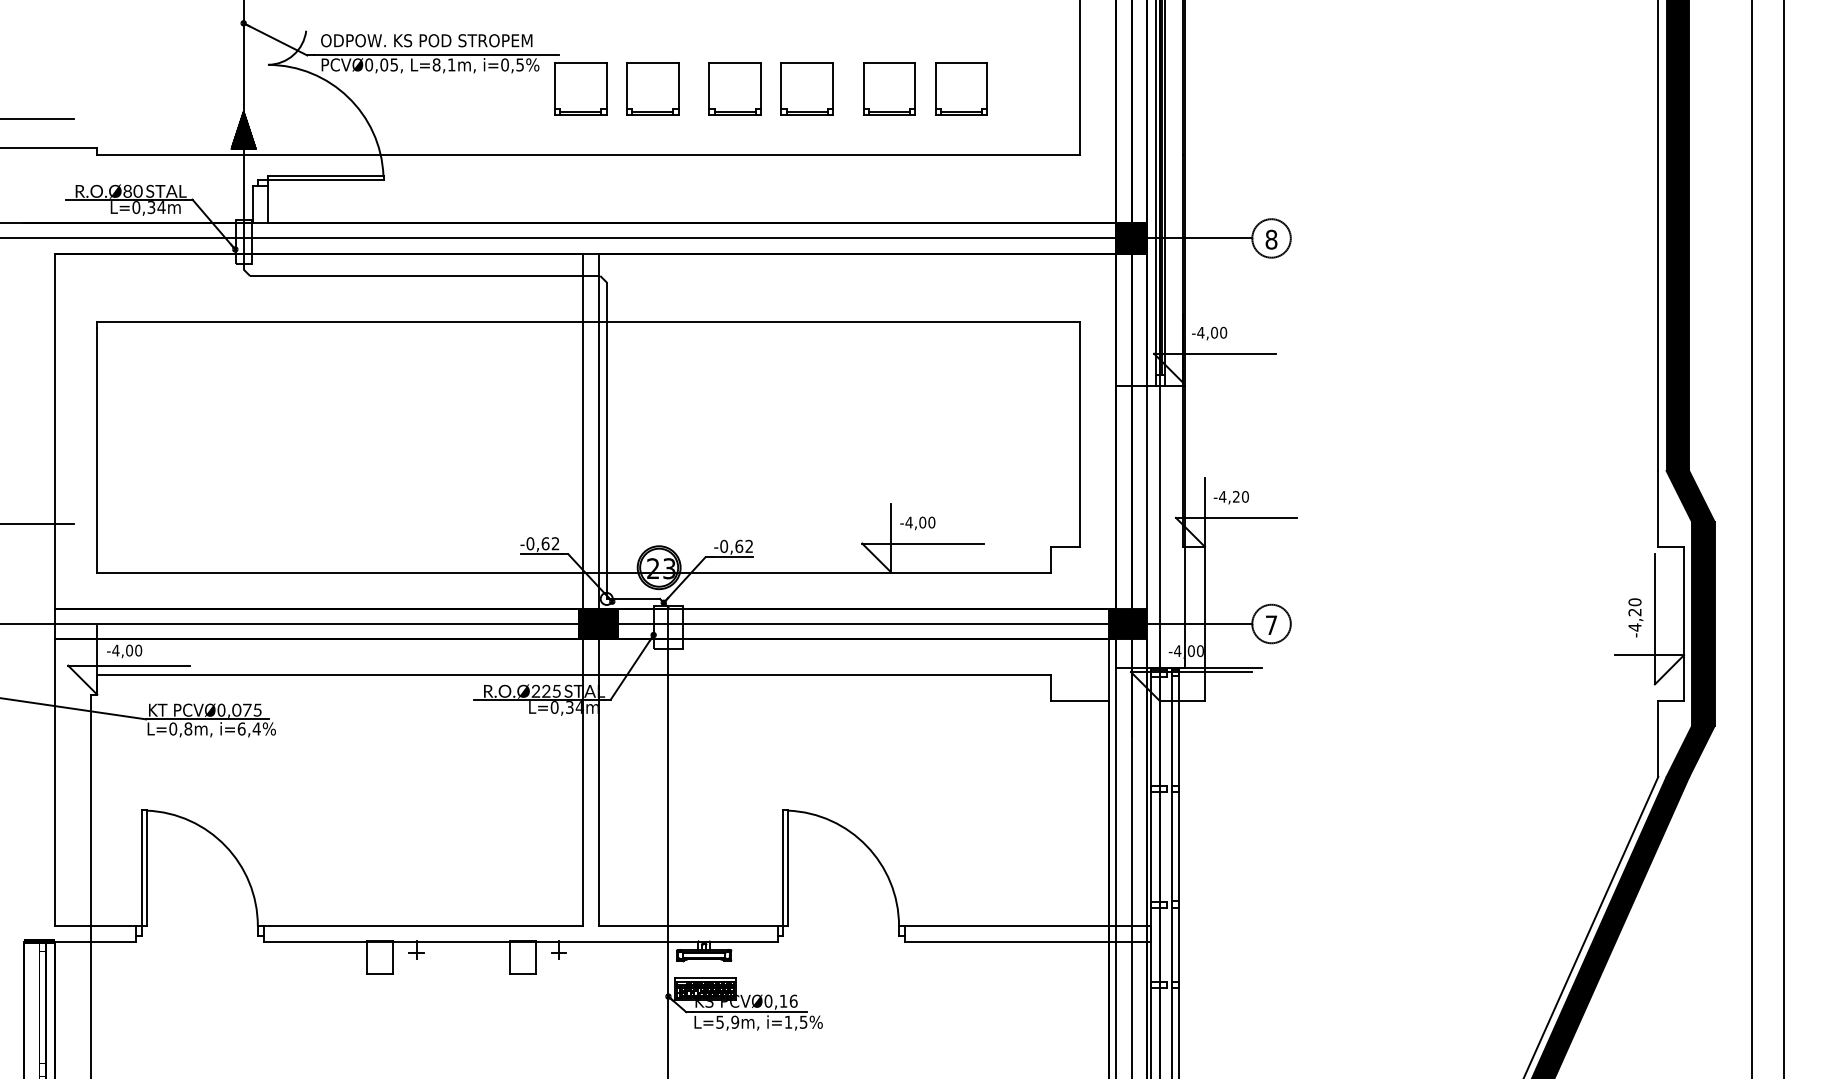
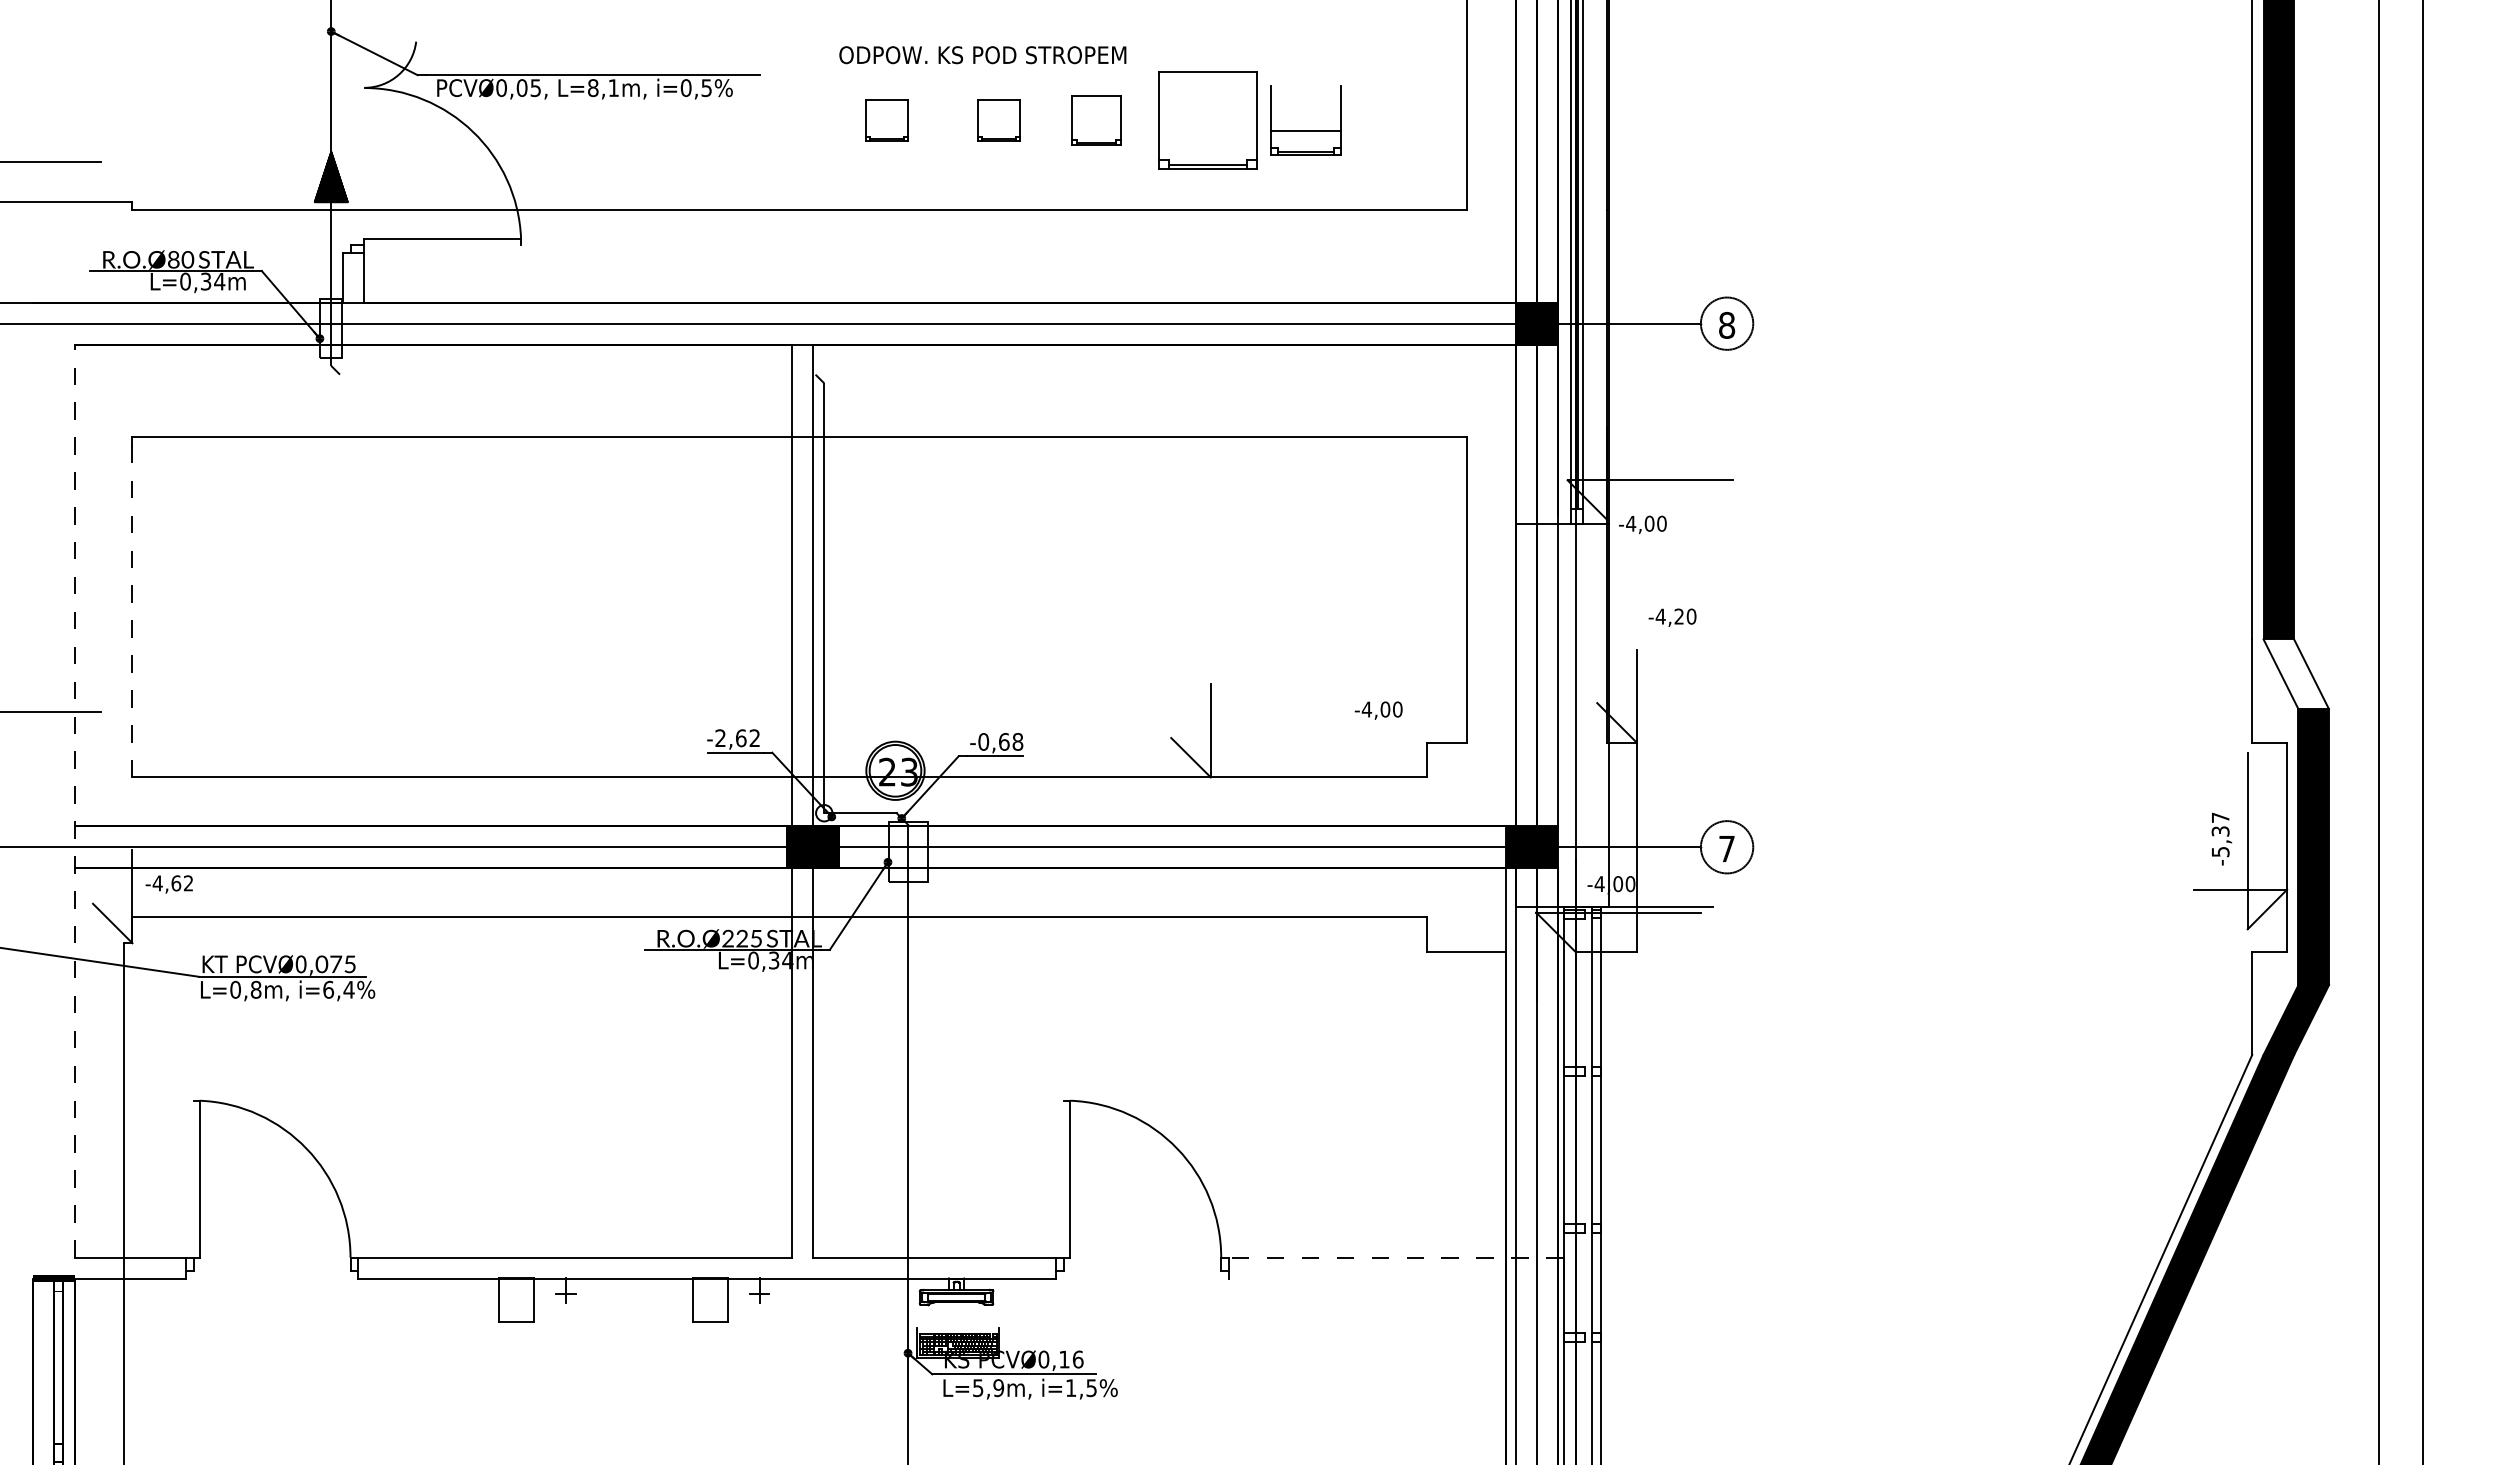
text: (426, 40) -> (982, 55), moved
line: (961, 63) -> (1305, 130), moved
part: (580, 88) -> (788, 120), removed
part: (652, 88) -> (886, 120), size x0.6
part: (735, 88) -> (998, 120), size x0.6
part: (806, 88) -> (1095, 120), size x0.7
part: (888, 88) -> (1207, 120), size x1.4
line: (325, 180) -> (442, 244), removed
line: (425, 275) -> (577, 374), removed
text: (1209, 333) -> (1642, 524), moved
line: (97, 450) -> (132, 611), solid -> dashed
fill: (1690, 496) -> (2296, 674), removed
text: (1231, 497) -> (1672, 617), moved
line: (1236, 518) -> (1679, 703), removed
text: (917, 523) -> (1378, 710), moved
text: (530, 543) -> (720, 738), -0,62 -> -2,62
line: (922, 543) -> (1253, 738), removed
text: (749, 546) -> (1017, 741), -0,62 -> -0,68
line: (54, 589) -> (74, 800), solid -> dashed
text: (1634, 614) -> (2220, 834), -4,20 -> -5,37
text: (134, 650) -> (182, 883), -4,00 -> -4,62
line: (128, 665) -> (175, 903), removed
line: (142, 867) -> (193, 1178), removed
line: (783, 867) -> (1064, 1178), removed
line: (1027, 926) -> (1395, 1257), solid -> dashed
line: (1028, 941) -> (1396, 1278), removed
line: (705, 978) -> (958, 1328), removed

